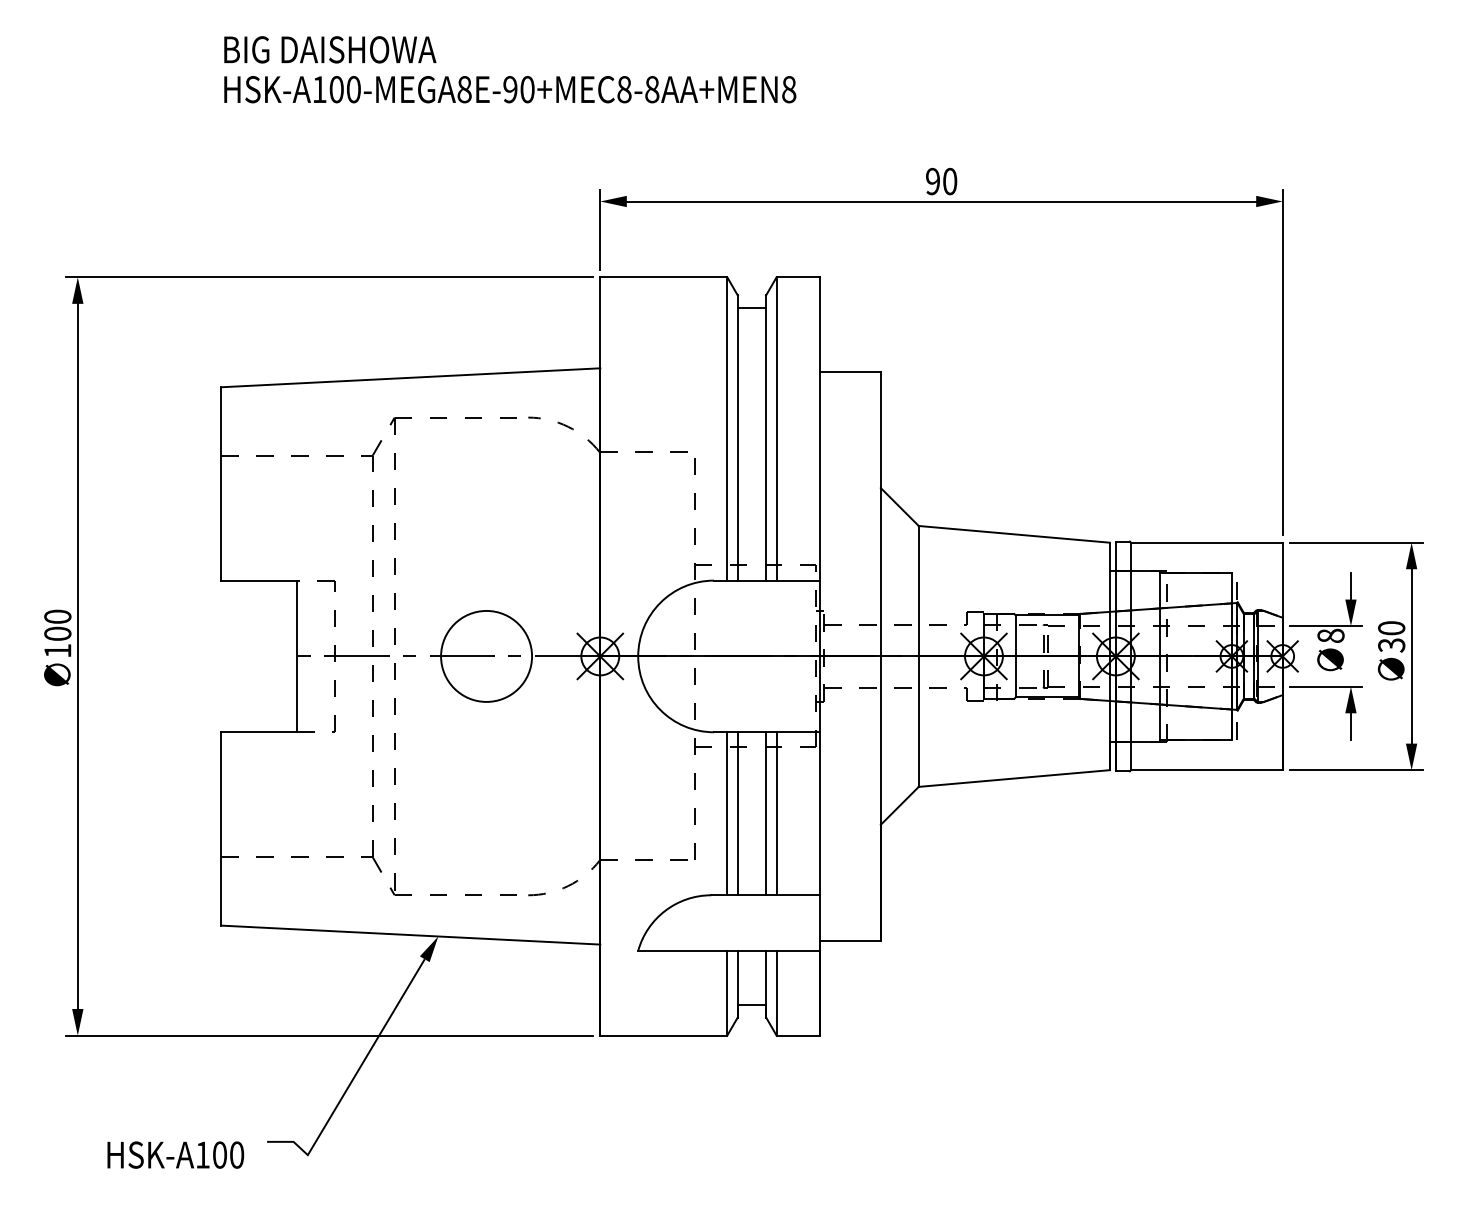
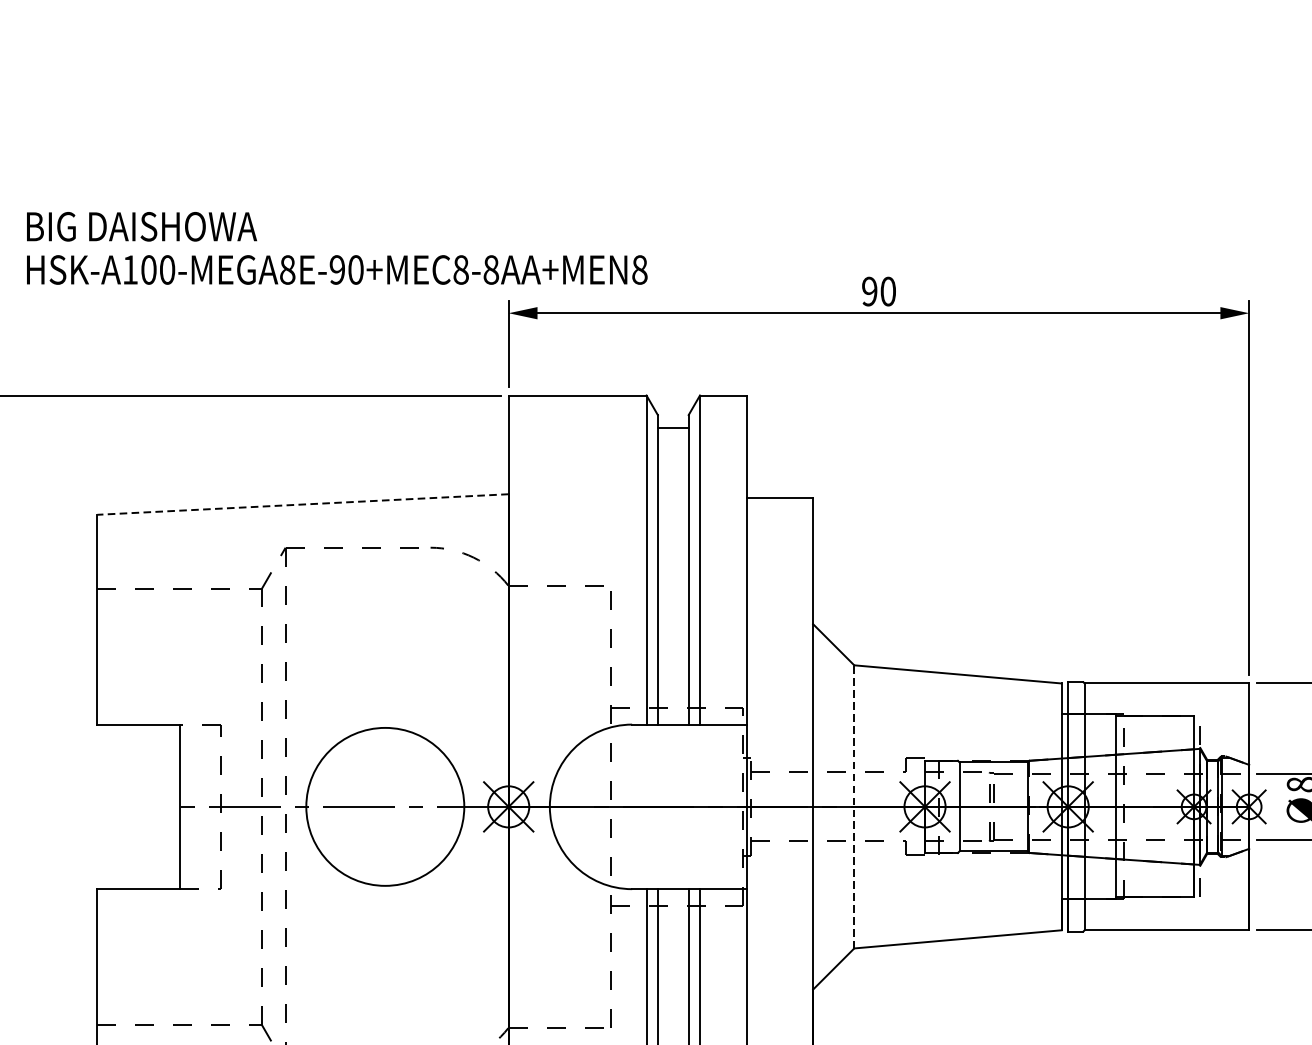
text: (510, 69) -> (337, 248), moved
line: (410, 377) -> (302, 504), solid -> dashed
circle: (486, 655) -> (385, 805), size x1.6
line: (918, 655) -> (853, 805), solid -> dashed

